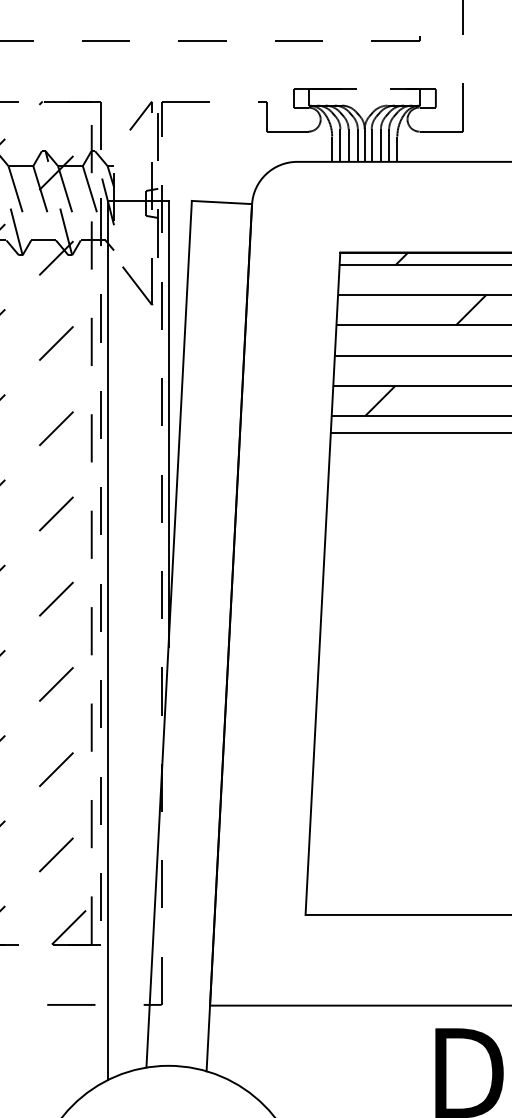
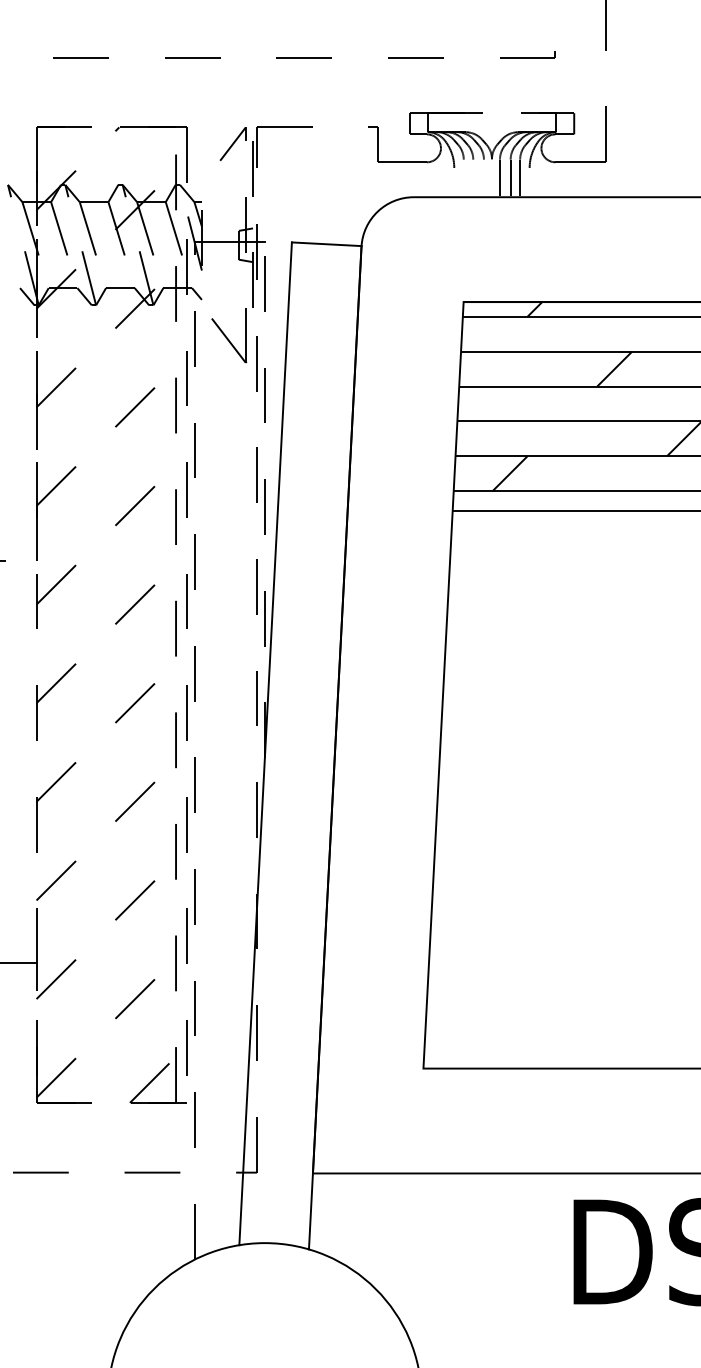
line: (340, 144) -> (463, 177), removed
line: (348, 144) -> (473, 177), removed
line: (357, 144) -> (483, 177), removed
line: (364, 144) -> (491, 177), removed
line: (332, 148) -> (454, 181), removed
line: (397, 148) -> (529, 181), removed
line: (168, 423) -> (264, 500), solid -> dashed
line: (108, 640) -> (195, 750), solid -> dashed

